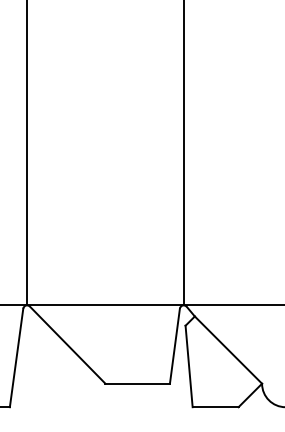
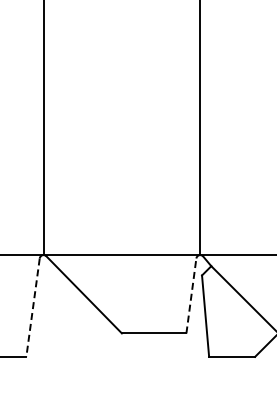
line: (174, 346) -> (190, 296), solid -> dashed
line: (16, 358) -> (32, 308), solid -> dashed

